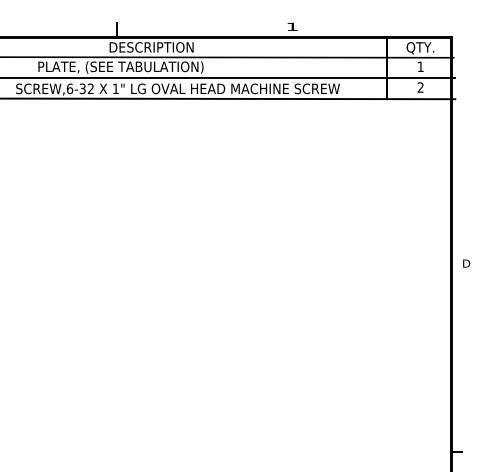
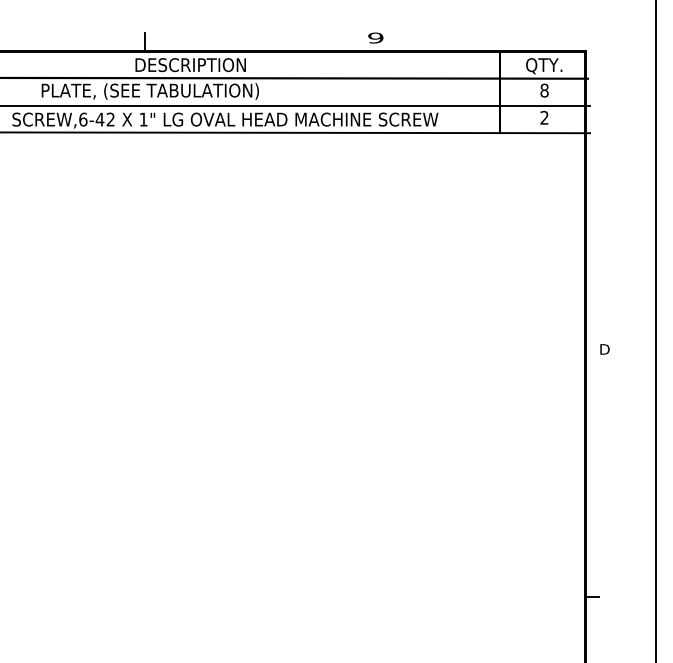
text: (292, 26) -> (375, 37), 1 -> 9
text: (420, 66) -> (544, 90), 1 -> 8
text: (82, 88) -> (99, 119), SCREW,6-32 -> SCREW,6-42

